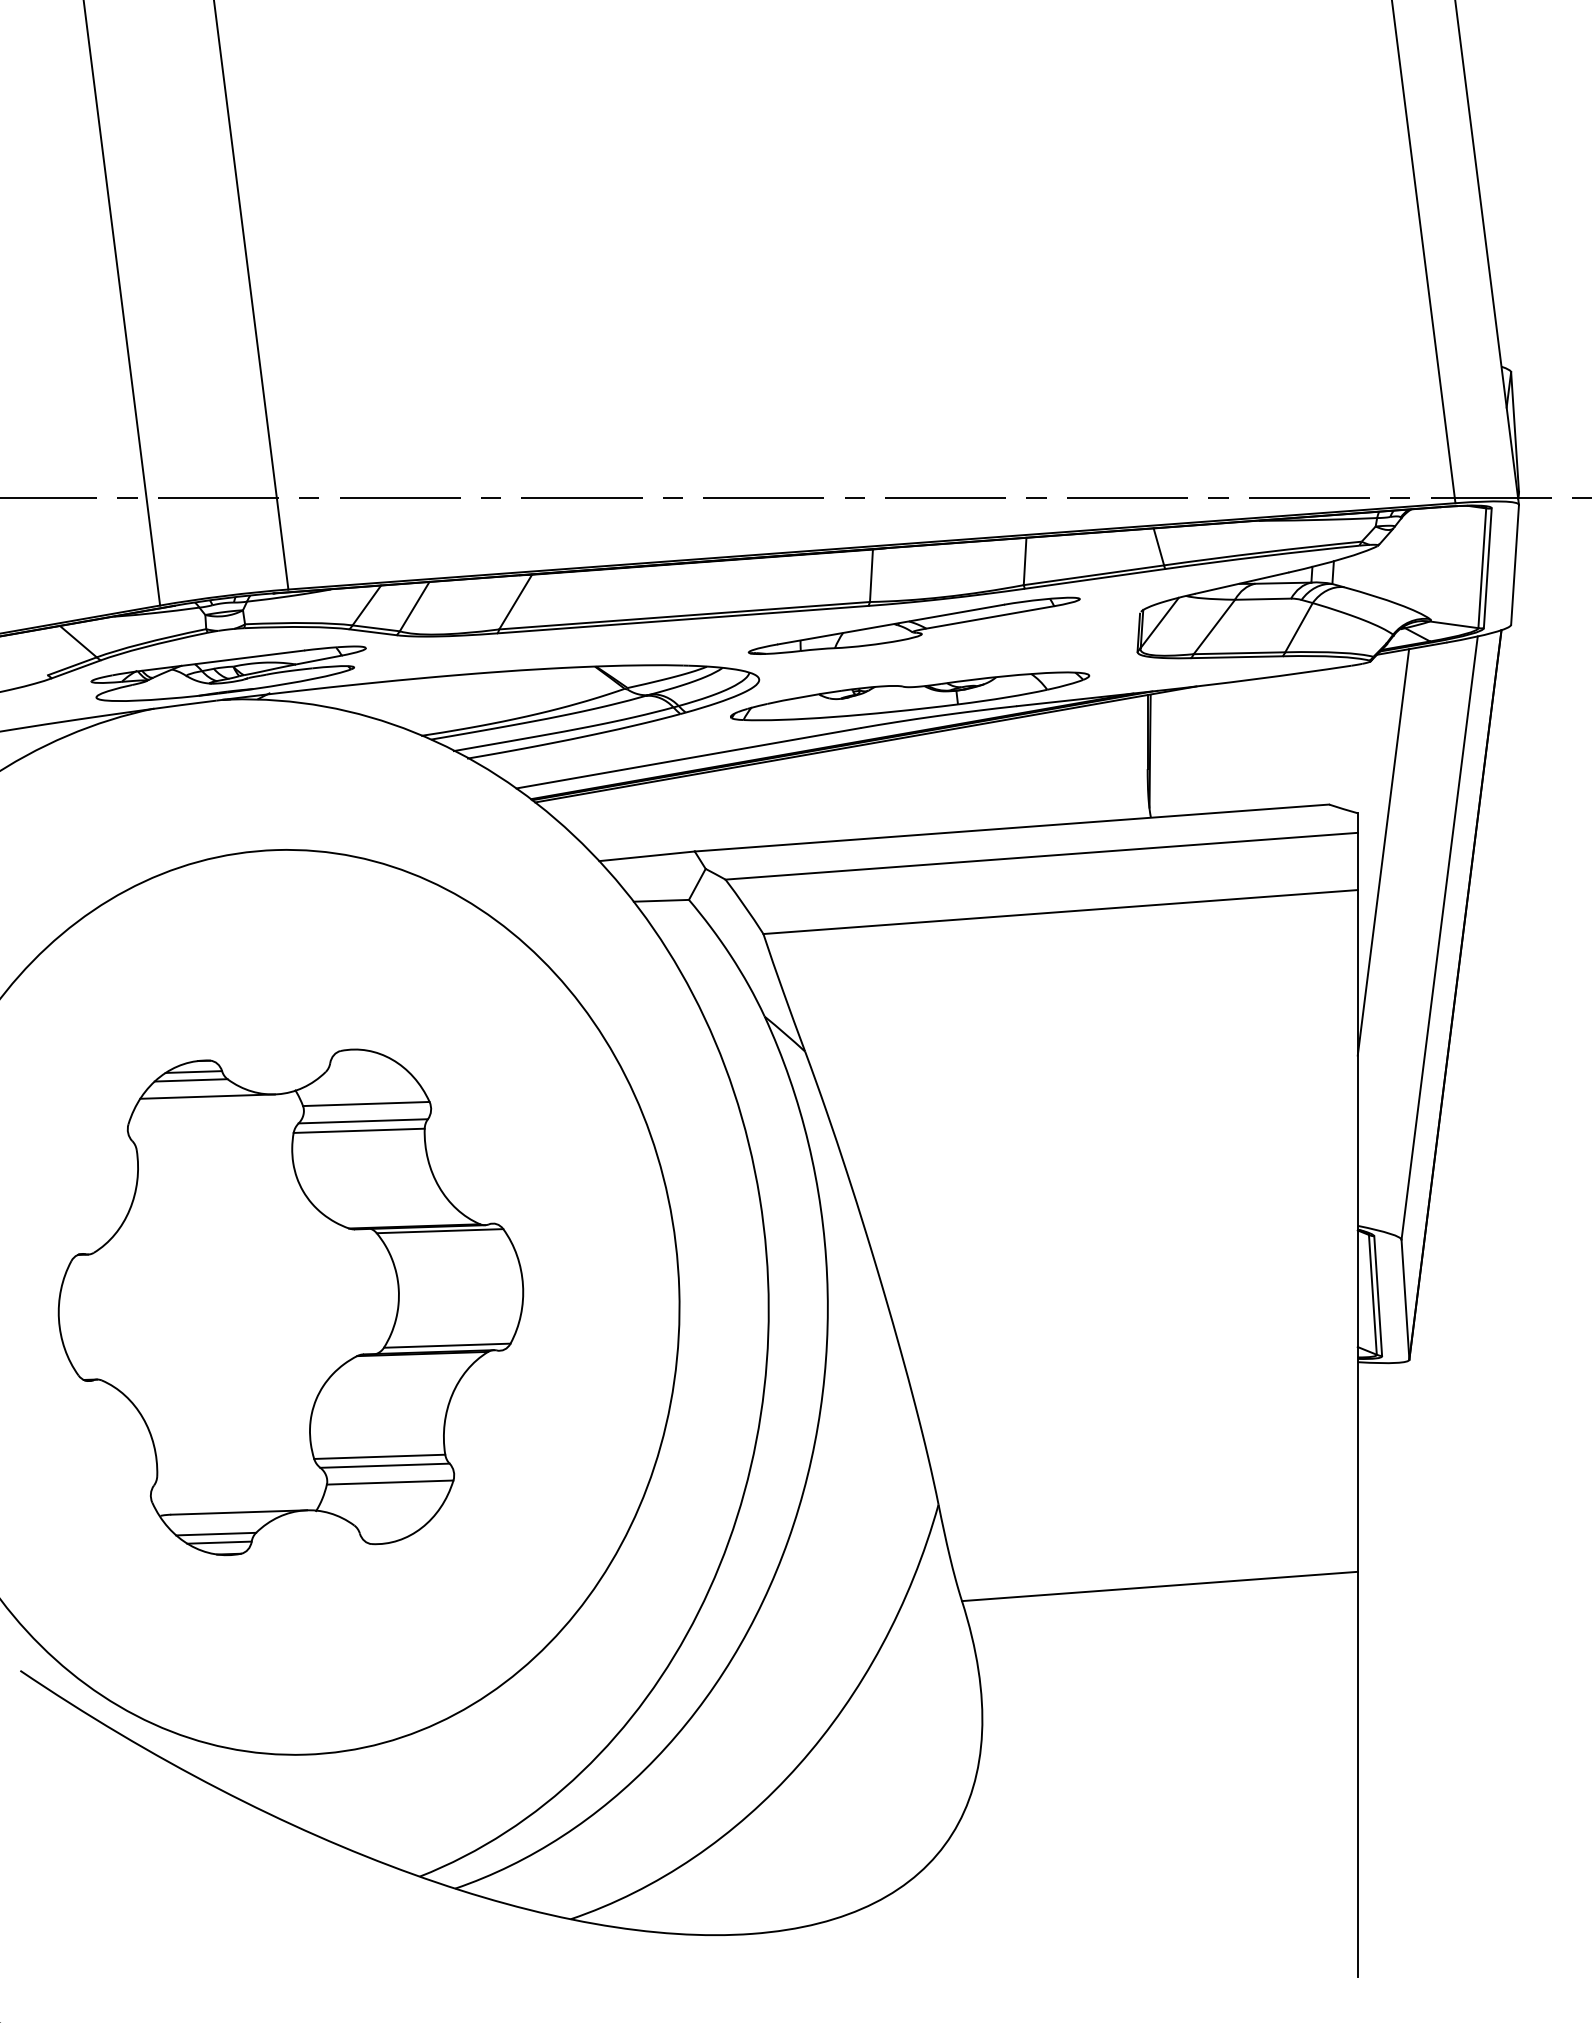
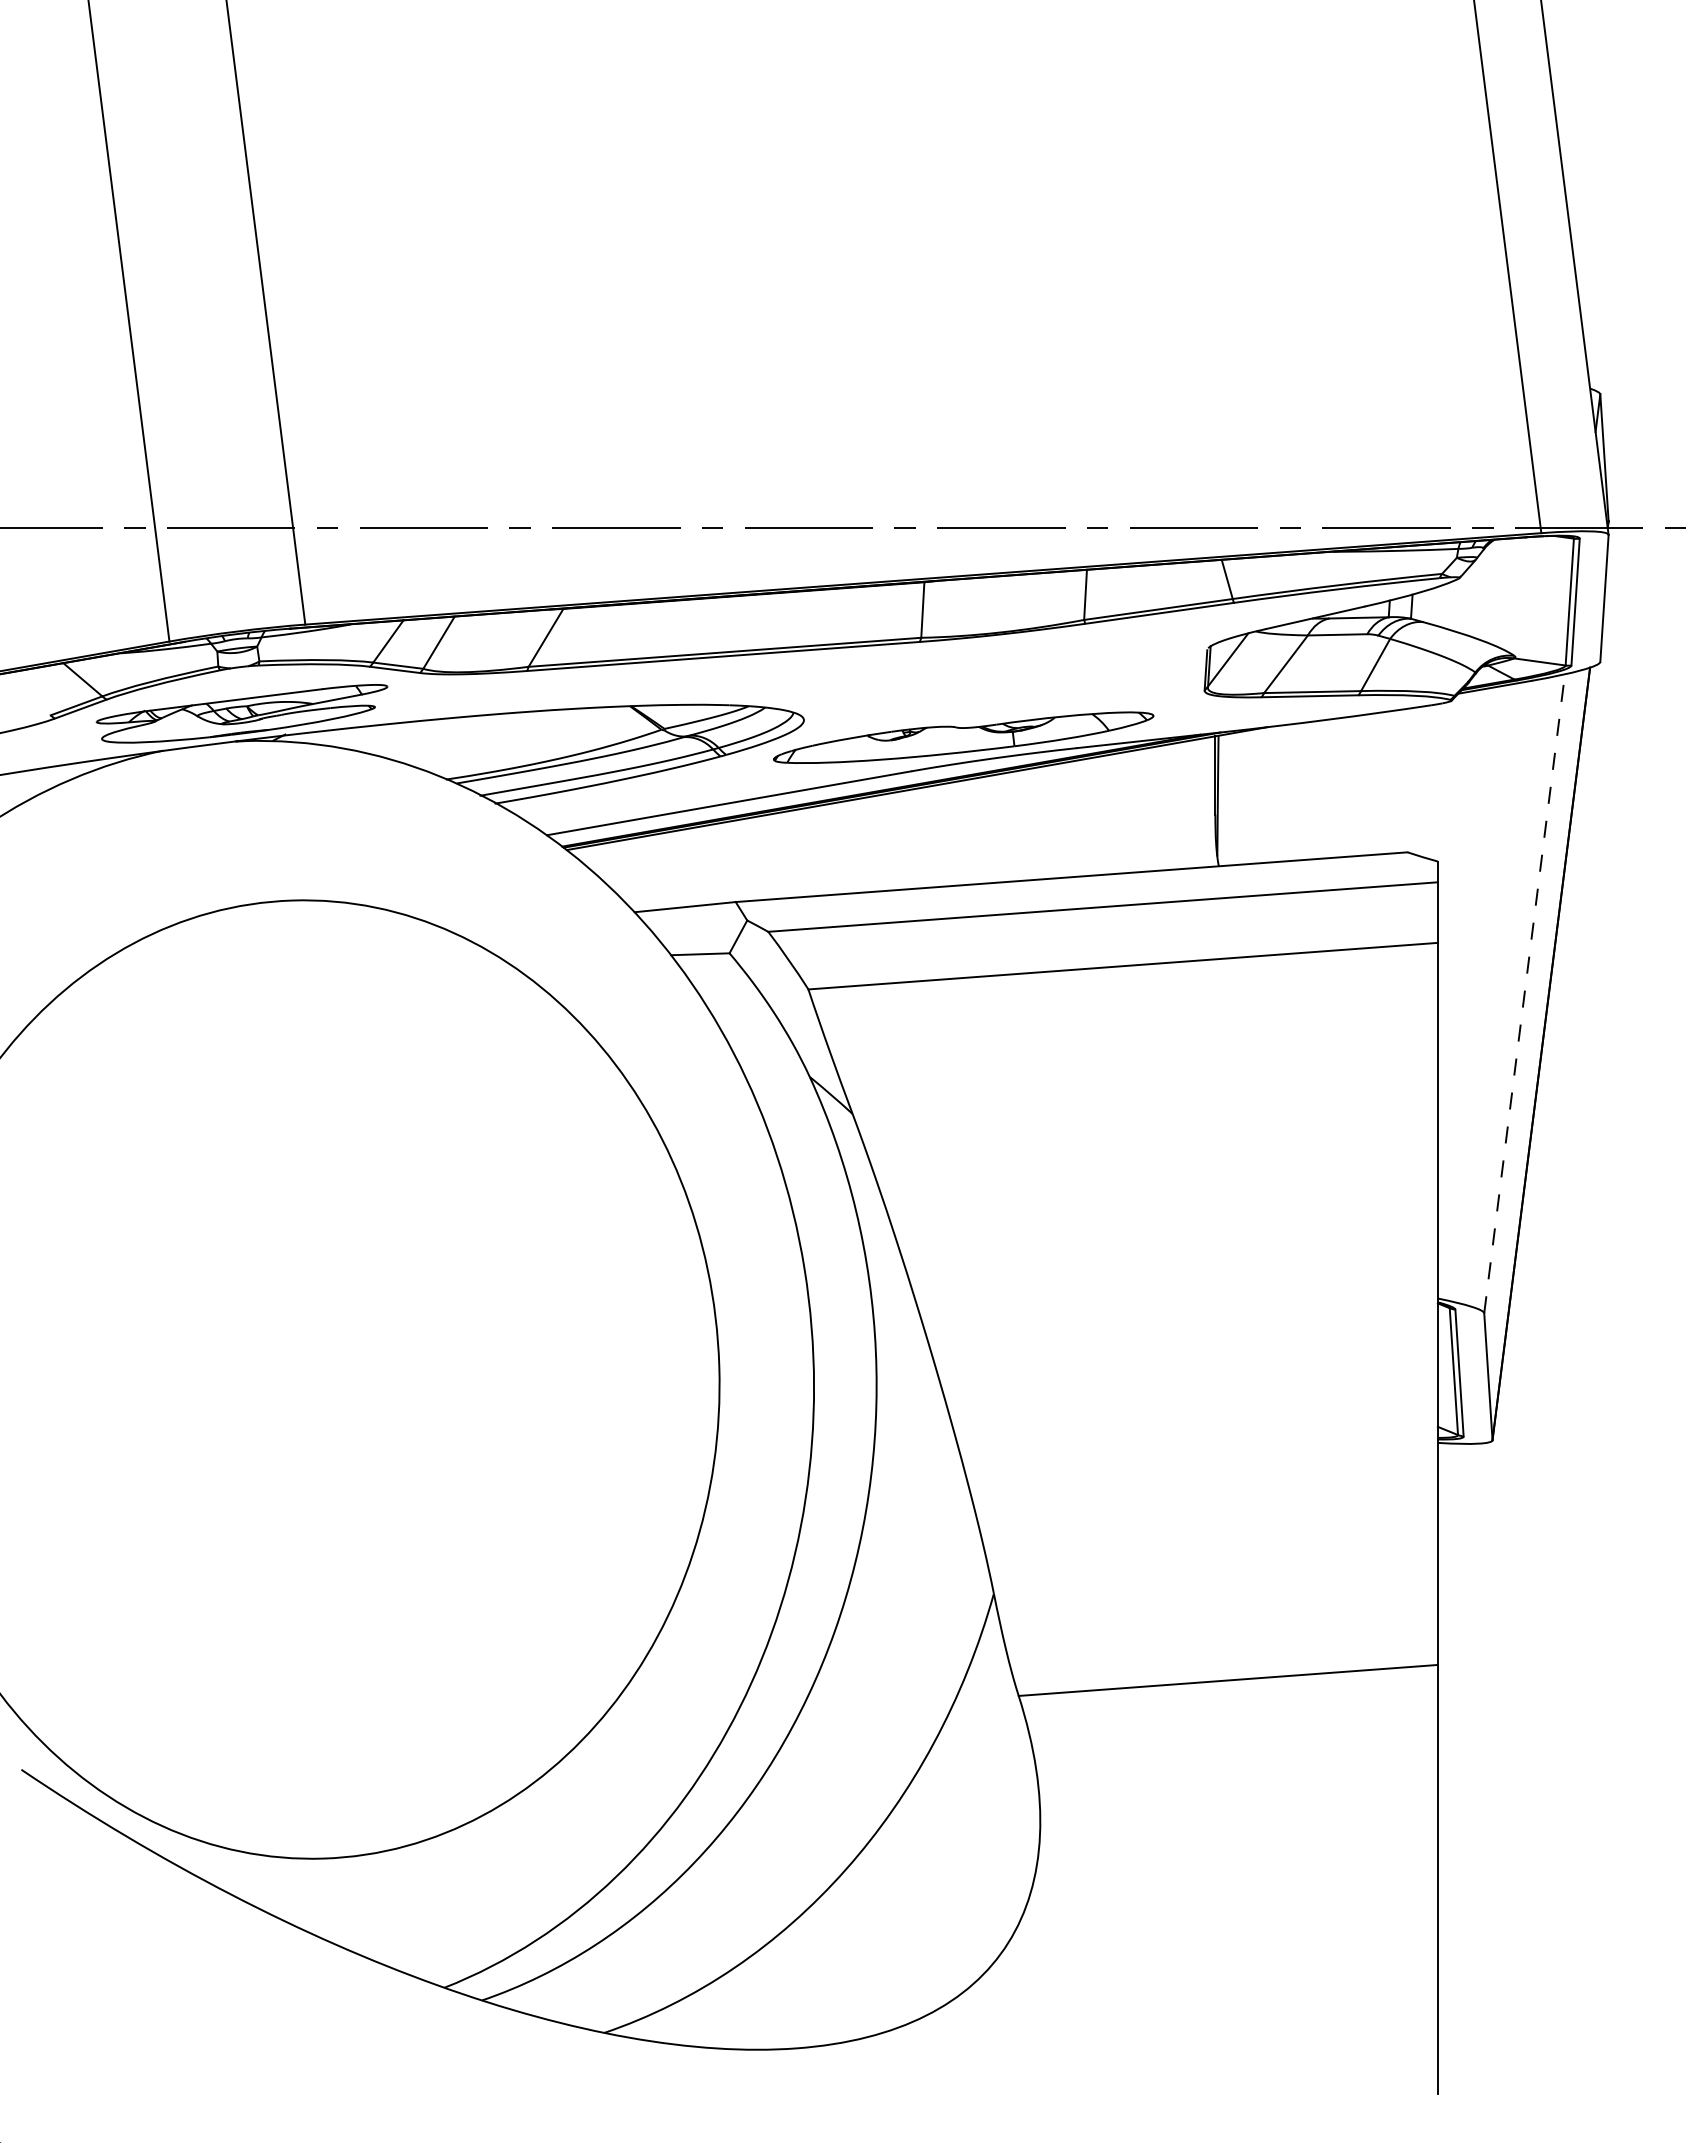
part: (914, 625) -> (968, 662), removed
line: (1382, 851) -> (1464, 902), removed
line: (1439, 937) -> (1524, 993), solid -> dashed
part: (290, 1302) -> (307, 1379), removed

